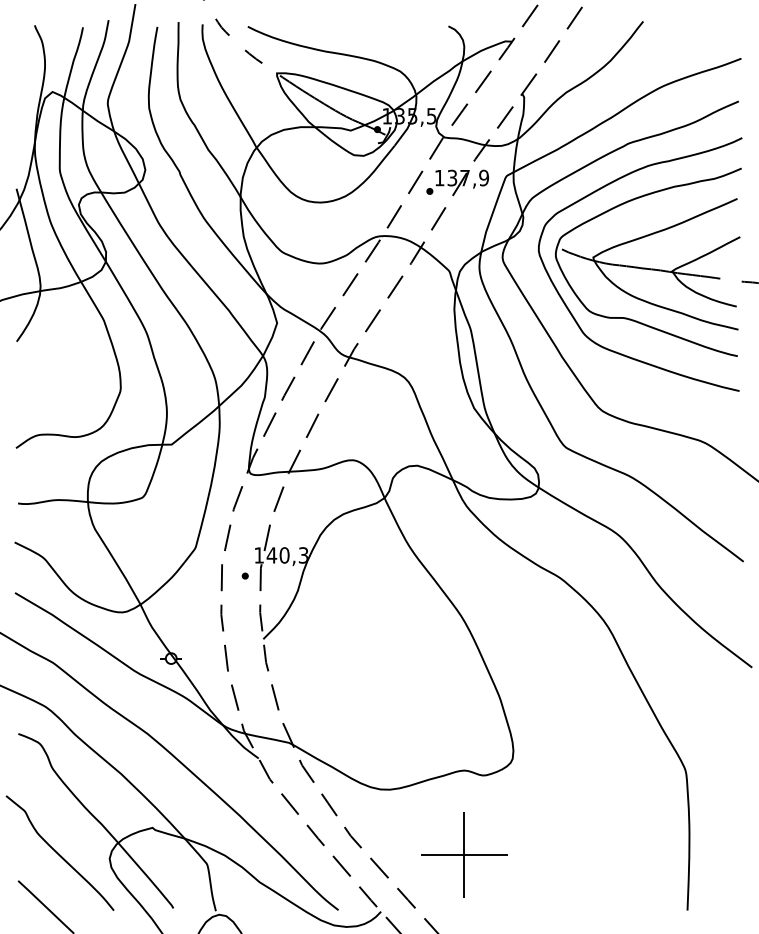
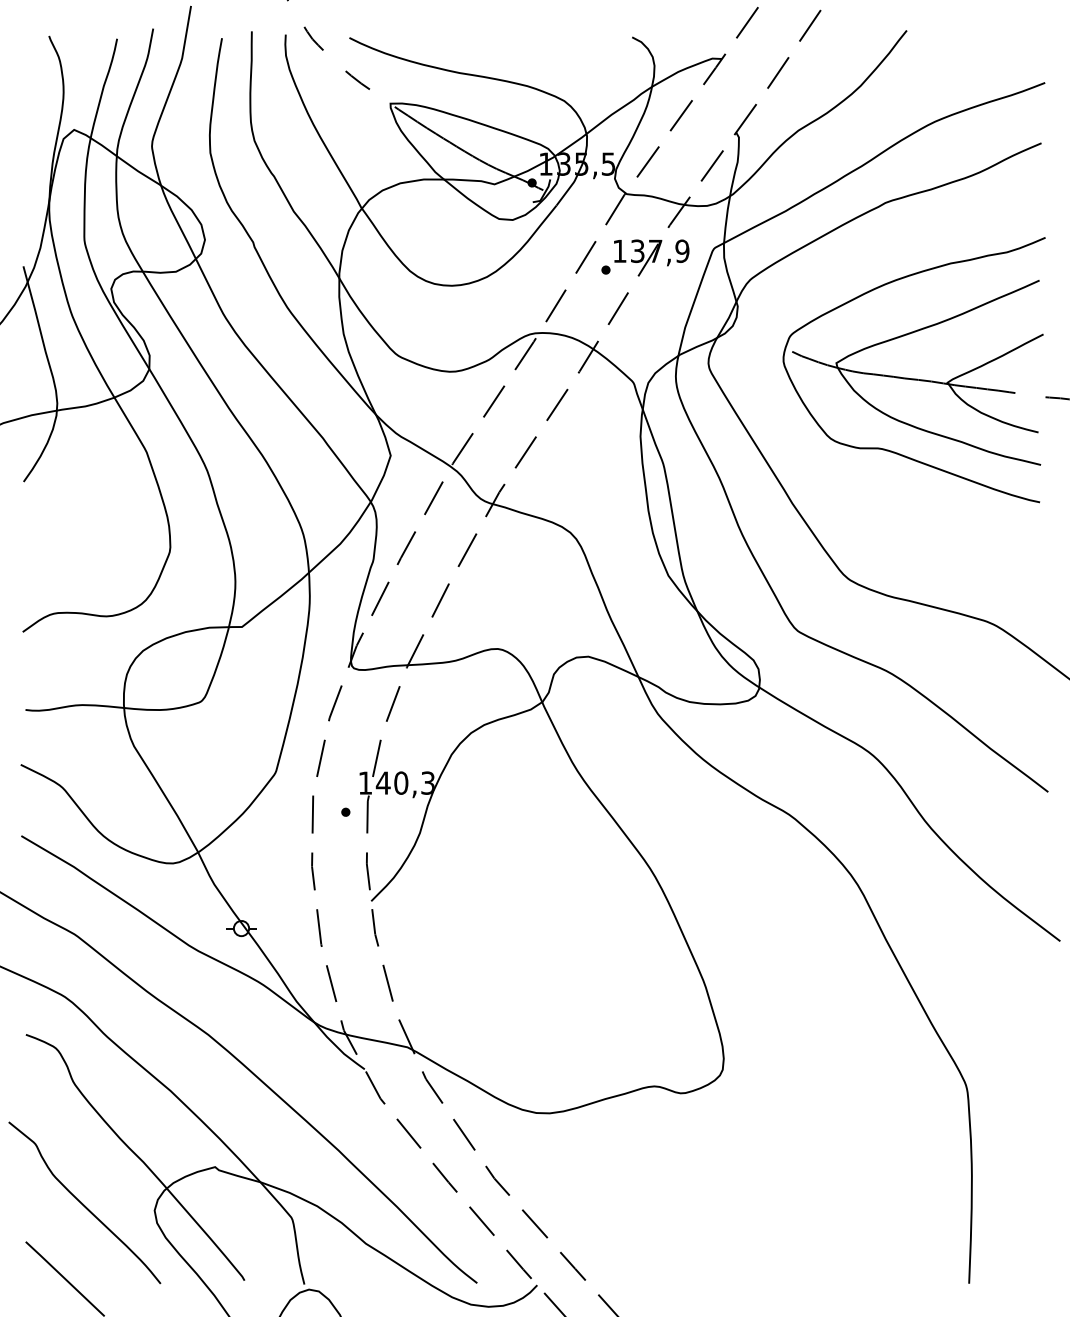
curve: (570, 310) -> (804, 437), removed
part: (464, 854) -> (654, 1204), removed

